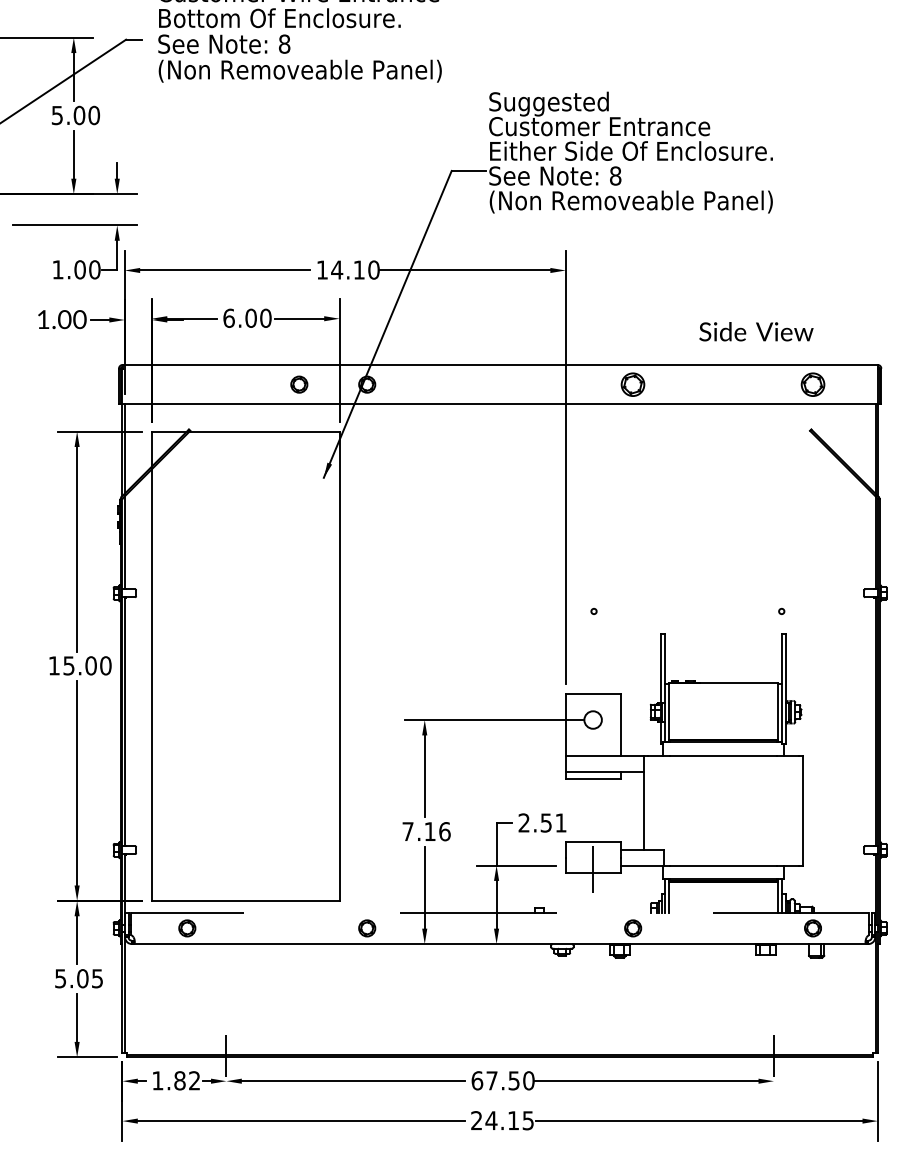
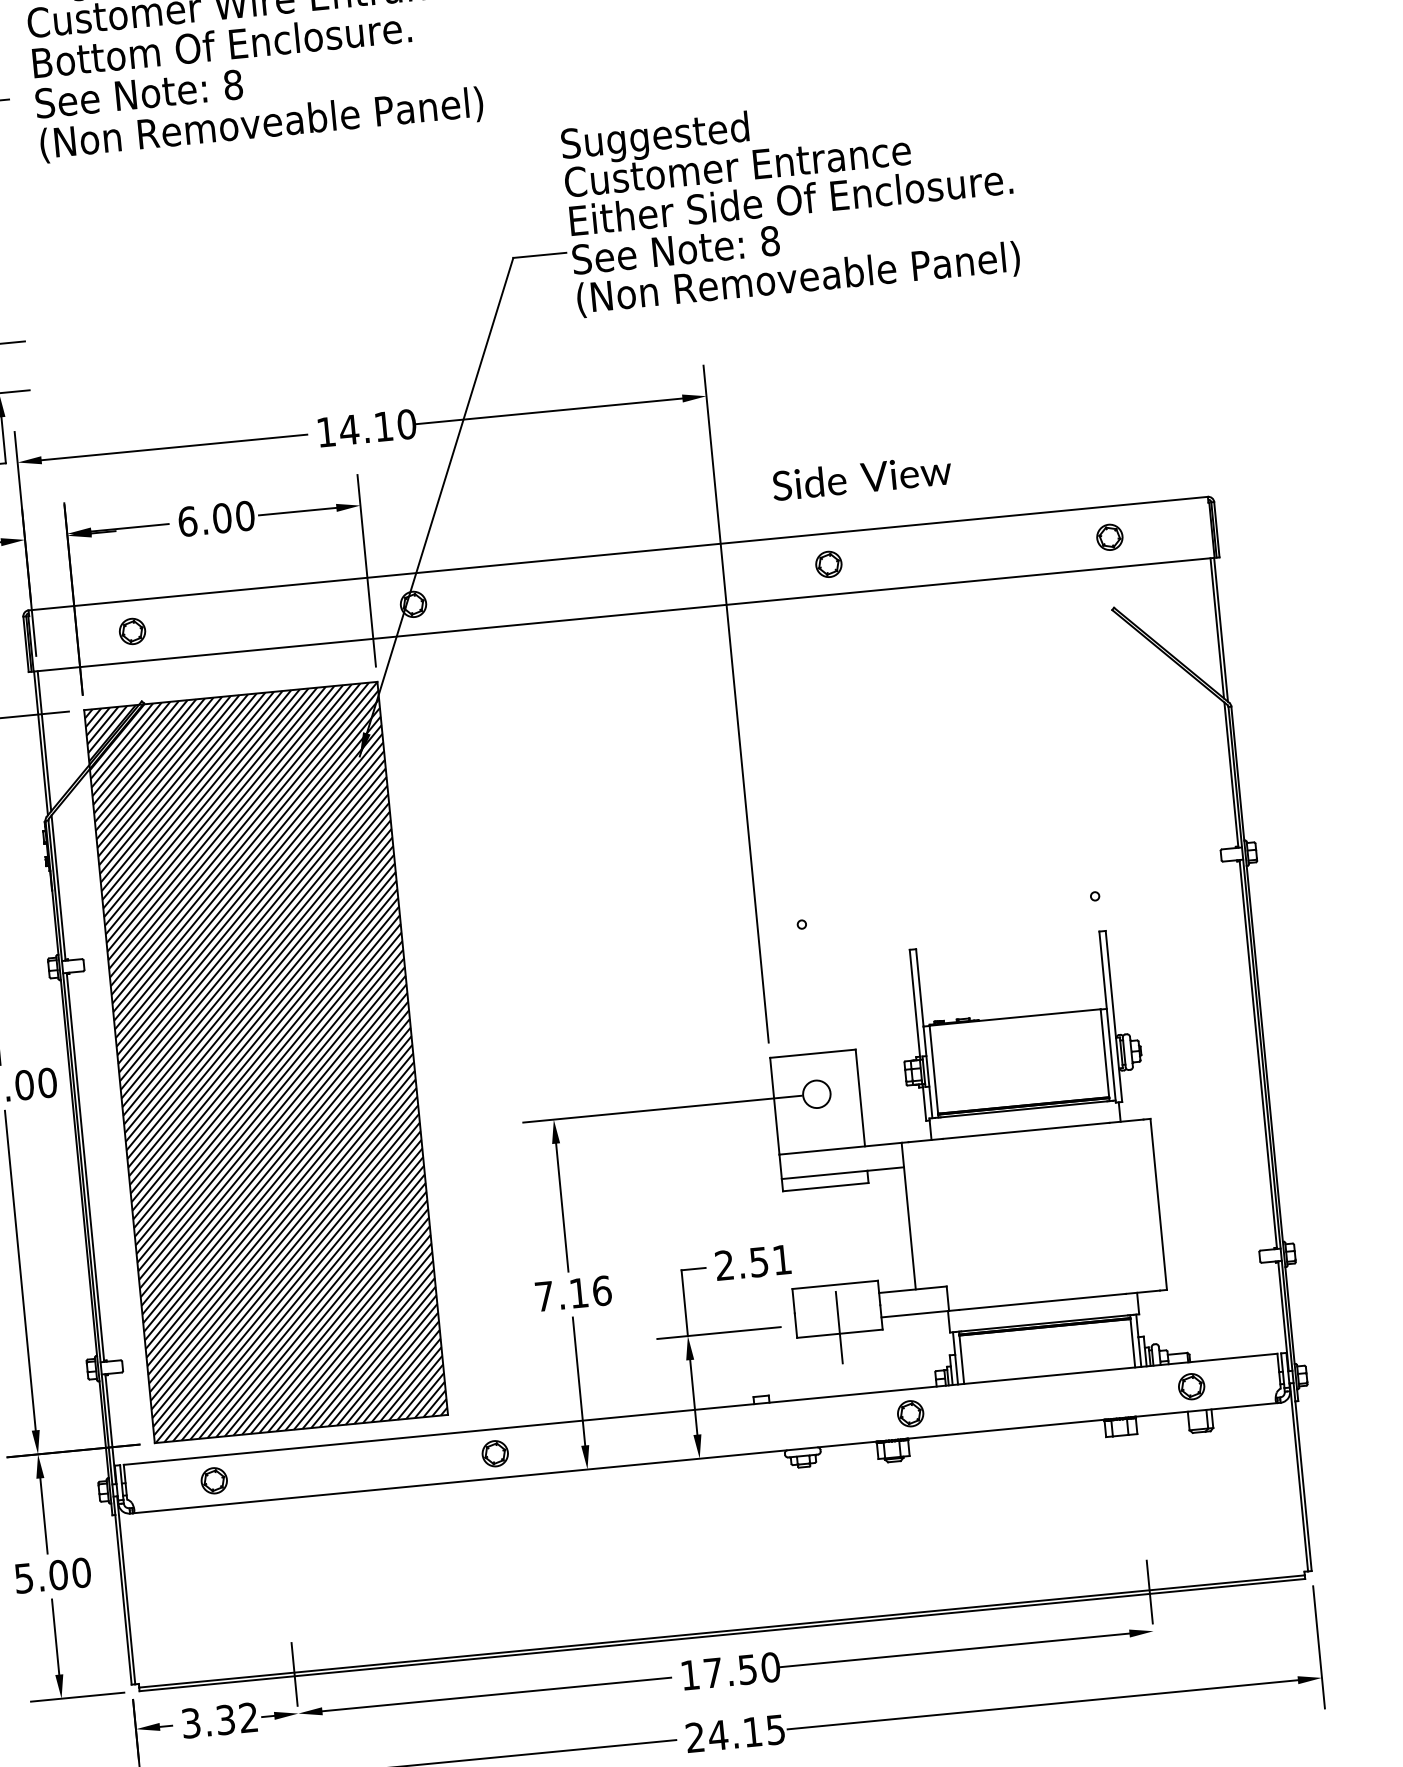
text: (756, 331) -> (862, 477), moved
part: (299, 384) -> (132, 631), moved
part: (633, 384) -> (829, 564), size x0.71
part: (812, 384) -> (1109, 537), size x0.71
hatch: (245, 665) -> (265, 1061), added
line: (499, 912) -> (699, 1408), dashed -> solid
text: (97, 978) -> (81, 1572), 5.05 -> 5.00
text: (168, 1080) -> (207, 1721), 1.82 -> 3.32
text: (477, 1080) -> (690, 1674), 67.50 -> 17.50

